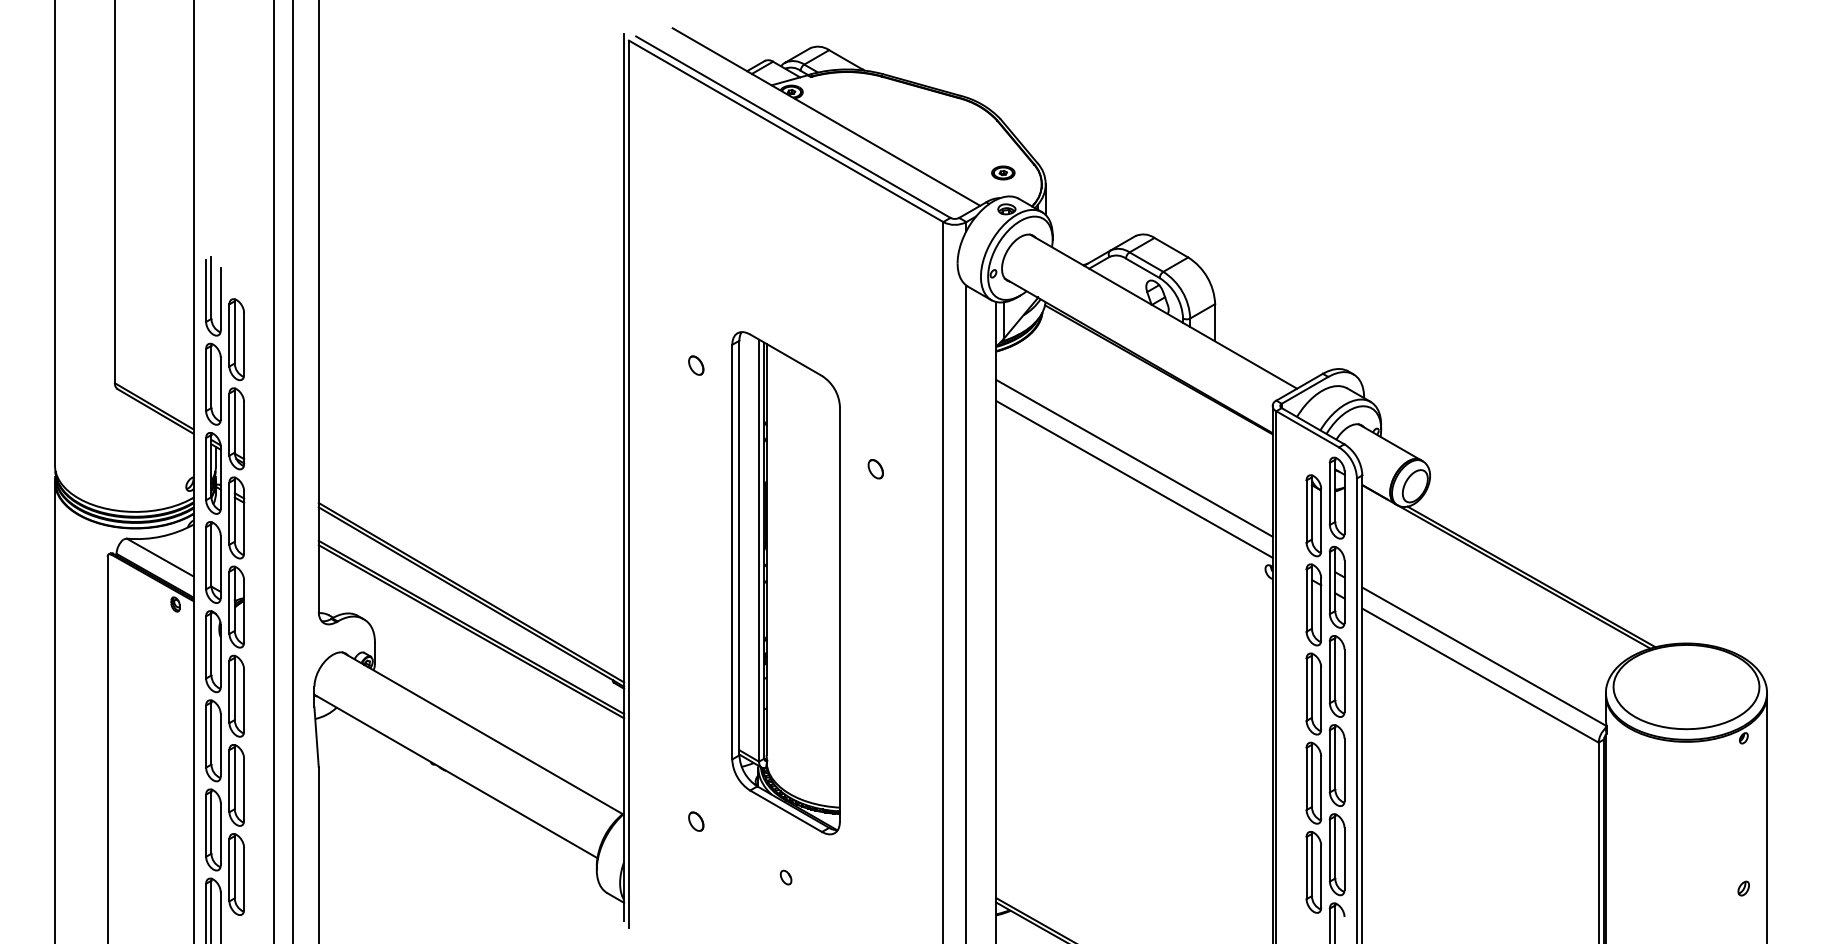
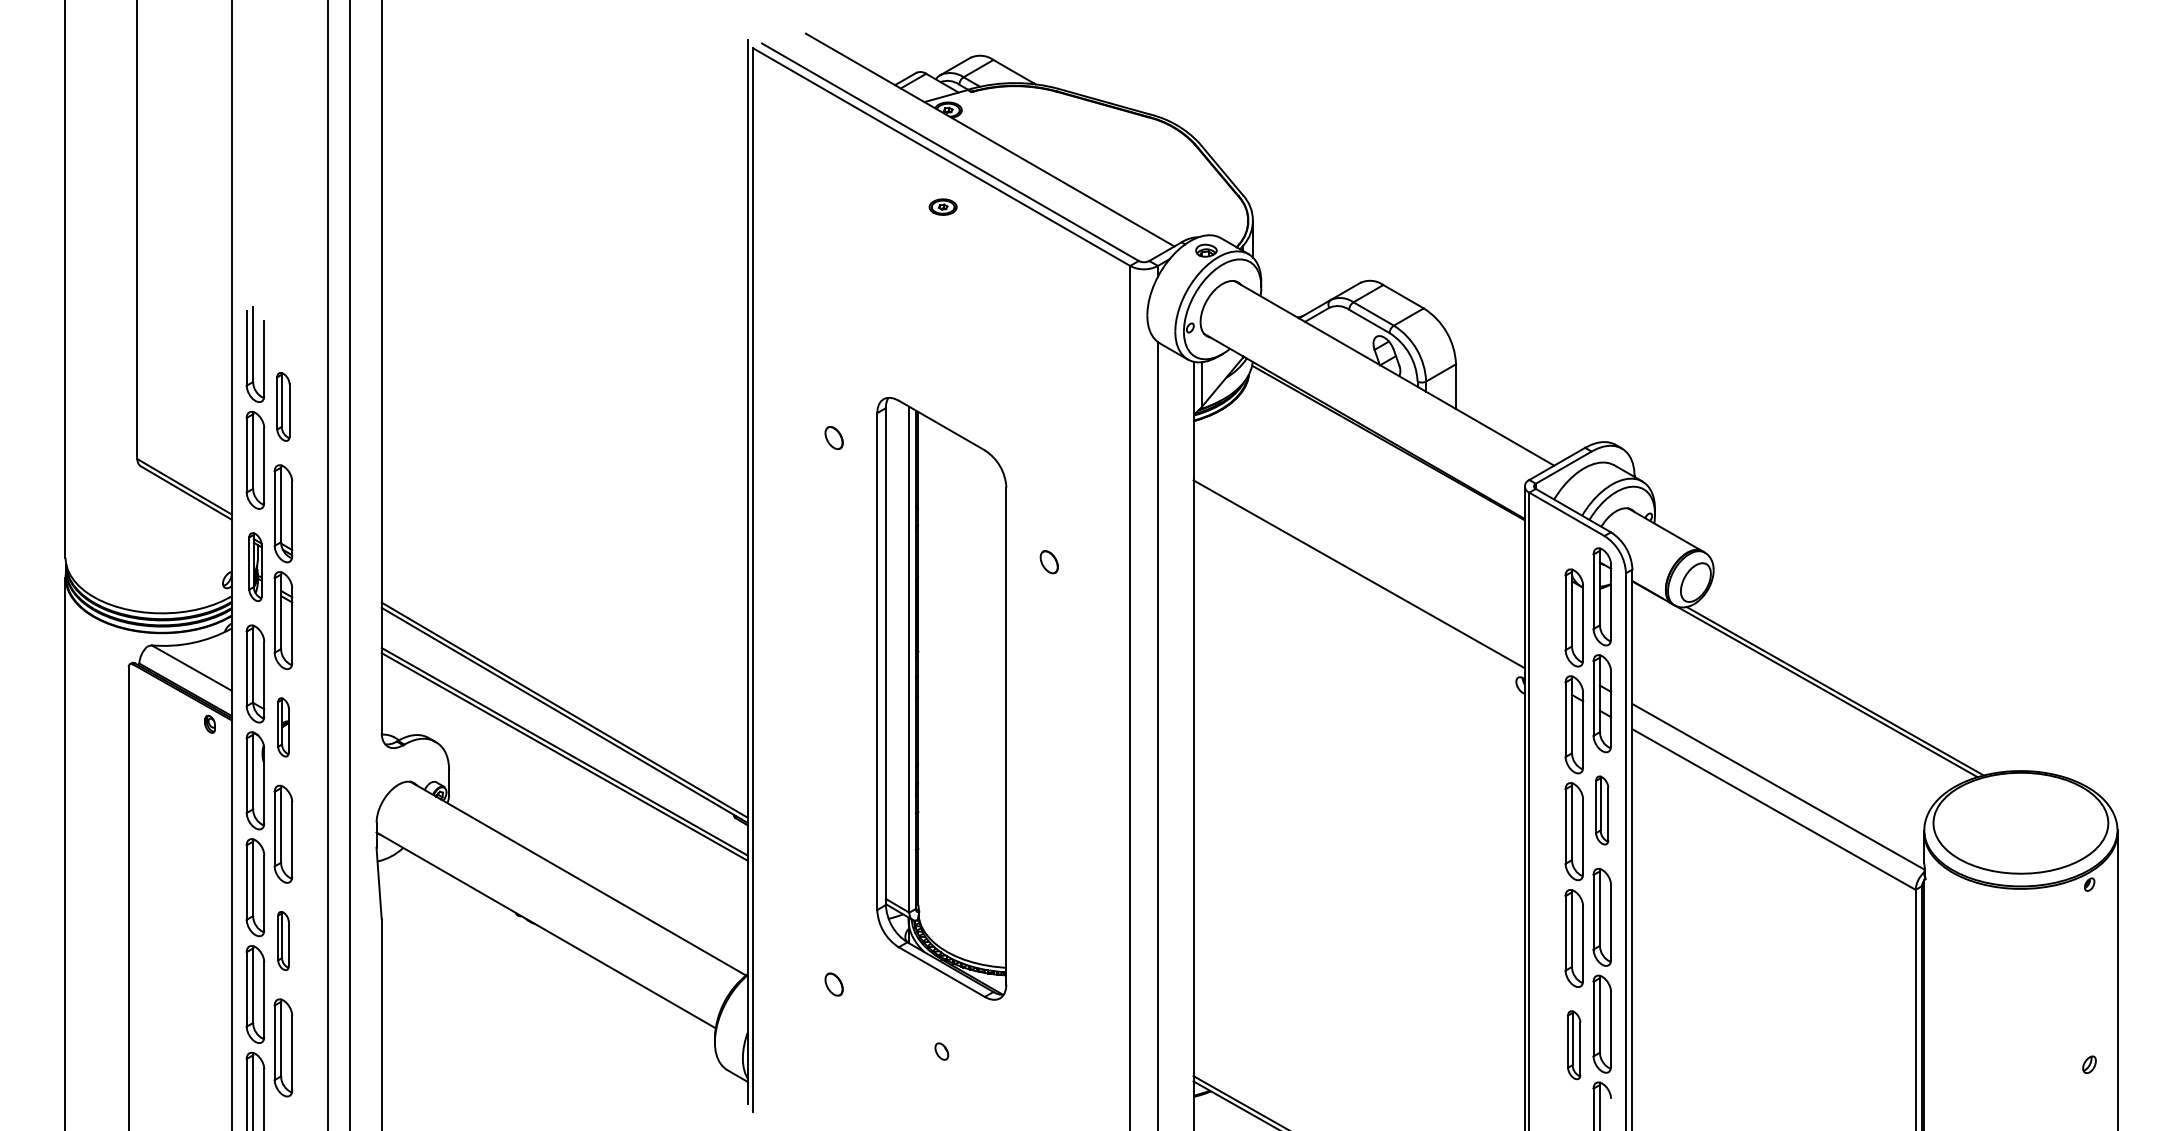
part: (1002, 172) -> (942, 206), moved
part: (236, 339) -> (283, 406), size x0.7
line: (1133, 458) -> (1358, 549), removed
part: (213, 472) -> (255, 566), size x0.7
part: (236, 607) -> (283, 727), size x0.6
part: (1336, 676) -> (1601, 810), size x0.7
part: (236, 784) -> (283, 940), size x0.6
part: (1313, 871) -> (1573, 1044), size x0.7

